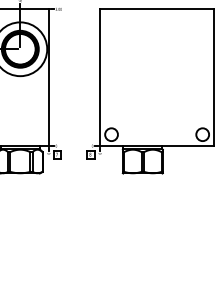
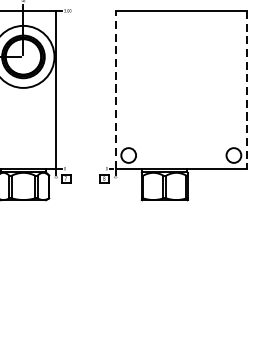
line: (100, 77) -> (115, 89), solid -> dashed
line: (214, 78) -> (247, 90), solid -> dashed

